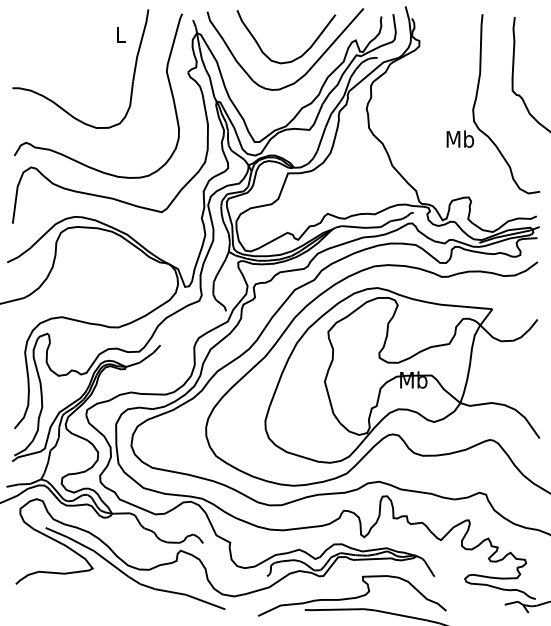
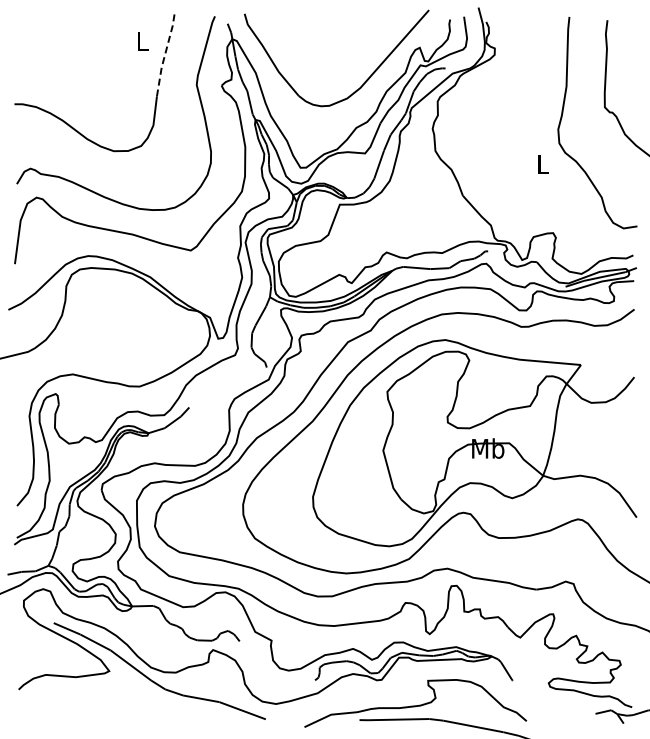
line: (140, 45) -> (165, 53), solid -> dashed
curve: (296, 57) -> (349, 68), removed
text: (460, 139) -> (543, 164), Mb -> L

